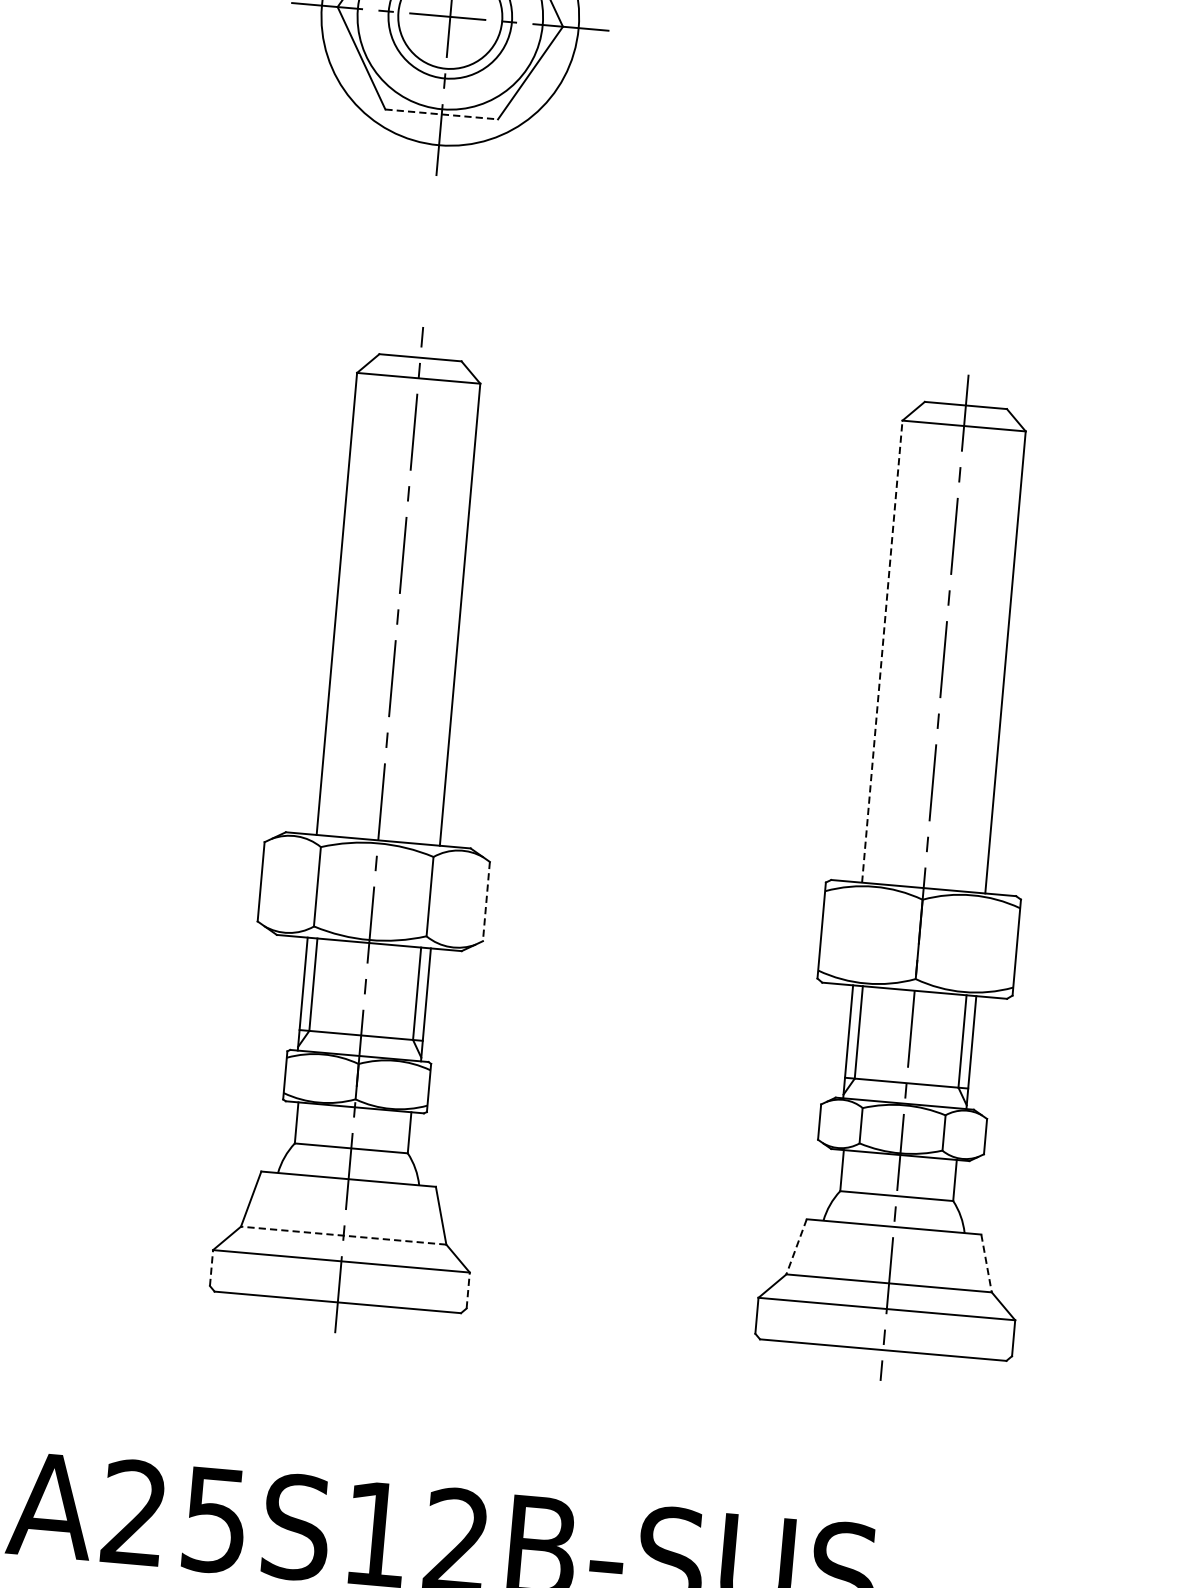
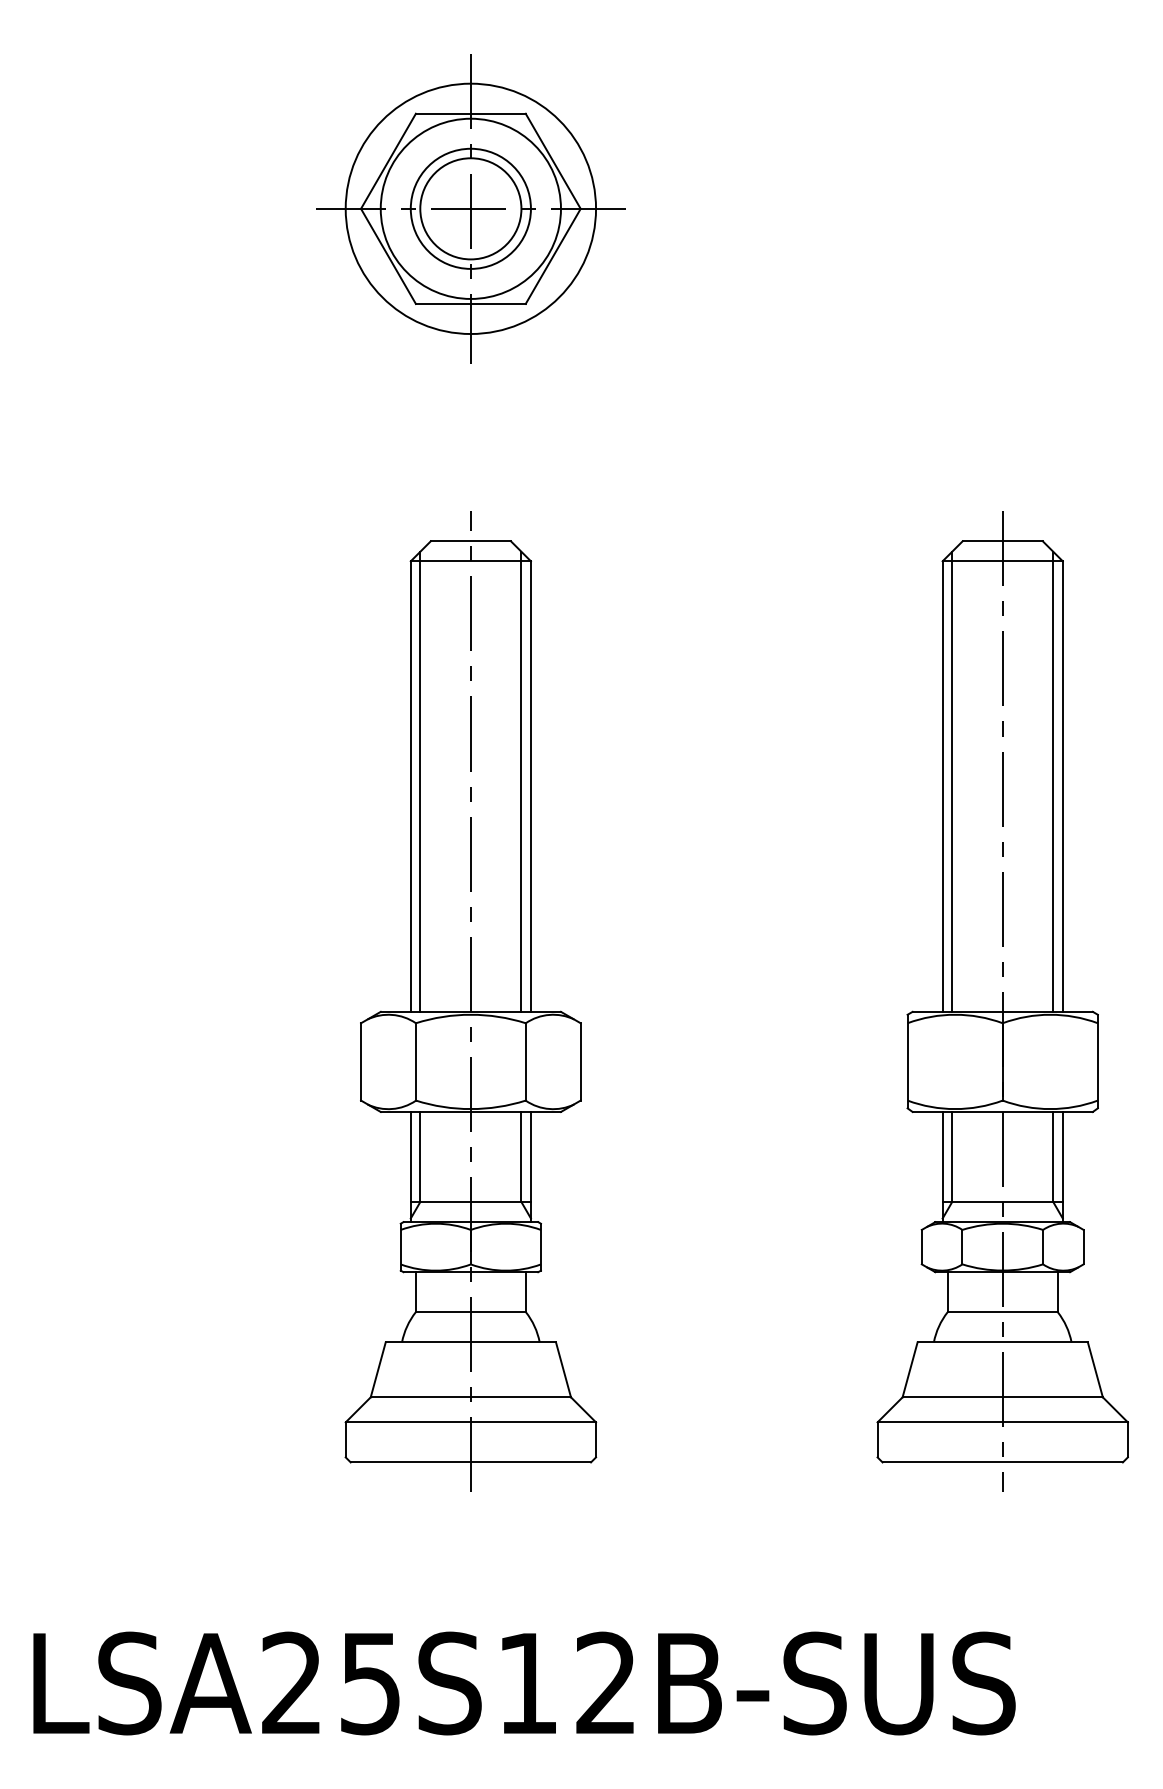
line: (441, 113) -> (470, 303), dashed -> solid
line: (347, 599) -> (420, 781), added
line: (450, 608) -> (521, 781), added
line: (892, 647) -> (952, 781), added
line: (882, 651) -> (942, 786), dashed -> solid
line: (996, 656) -> (1053, 781), added
line: (486, 901) -> (580, 1061), dashed -> solid
line: (343, 1235) -> (470, 1397), dashed -> solid
line: (797, 1246) -> (910, 1369), dashed -> solid
line: (986, 1263) -> (1095, 1369), dashed -> solid
line: (211, 1267) -> (345, 1439), dashed -> solid
line: (468, 1290) -> (596, 1439), dashed -> solid

